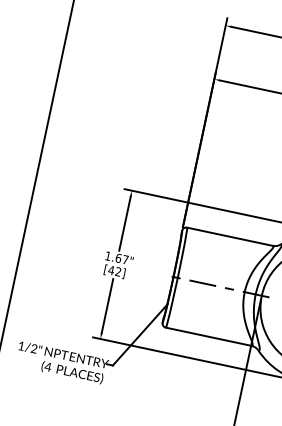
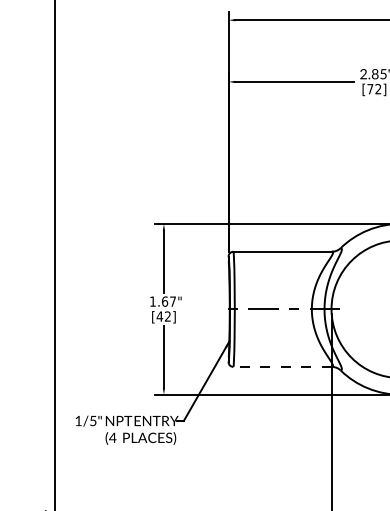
line: (208, 336) -> (282, 366), solid -> dashed
text: (33, 348) -> (92, 420), 1/2" -> 1/5"

